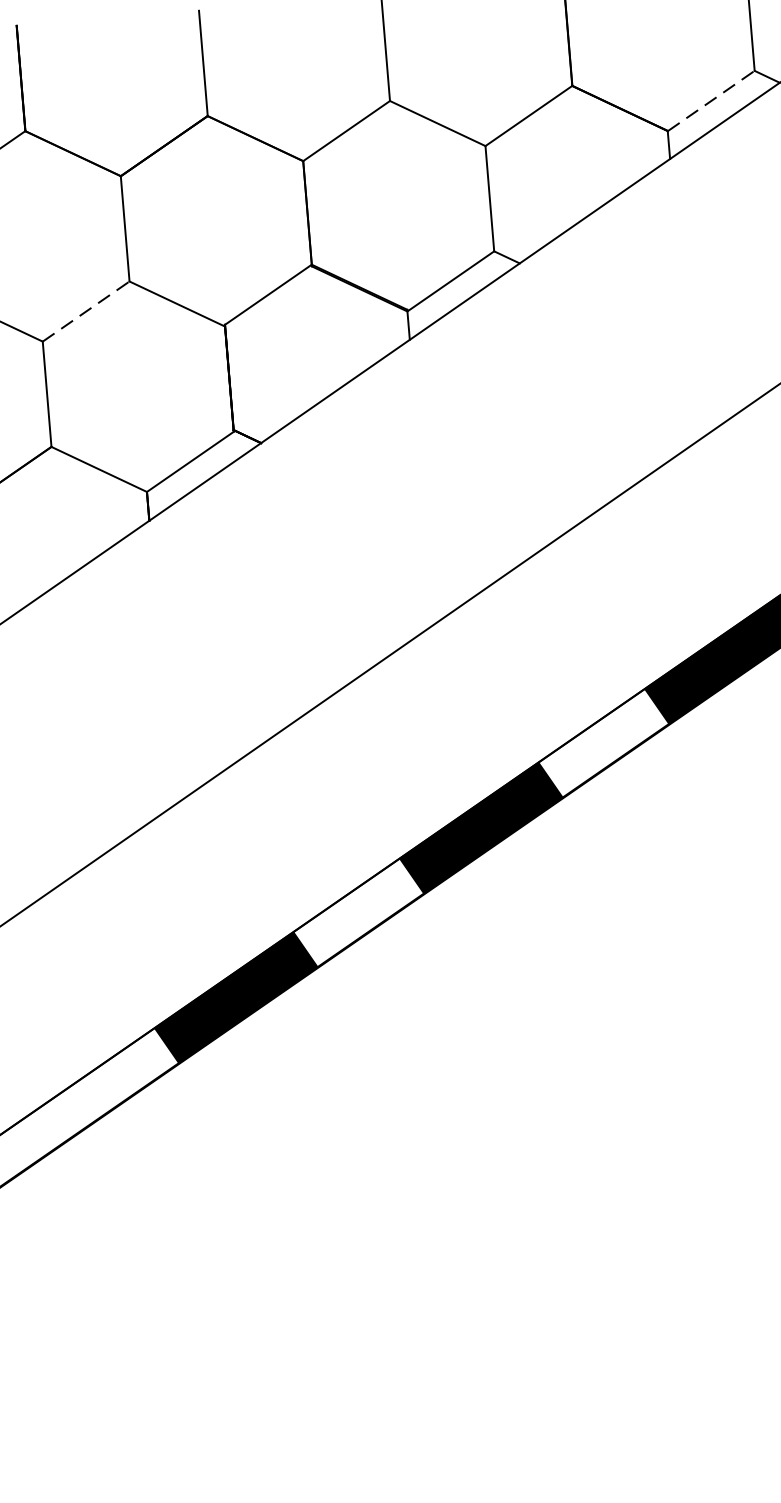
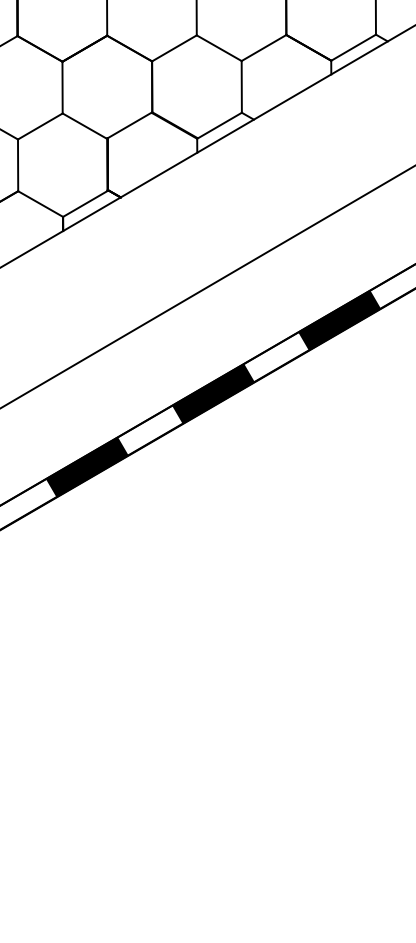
line: (710, 100) -> (353, 47), dashed -> solid
line: (86, 311) -> (40, 126), dashed -> solid

